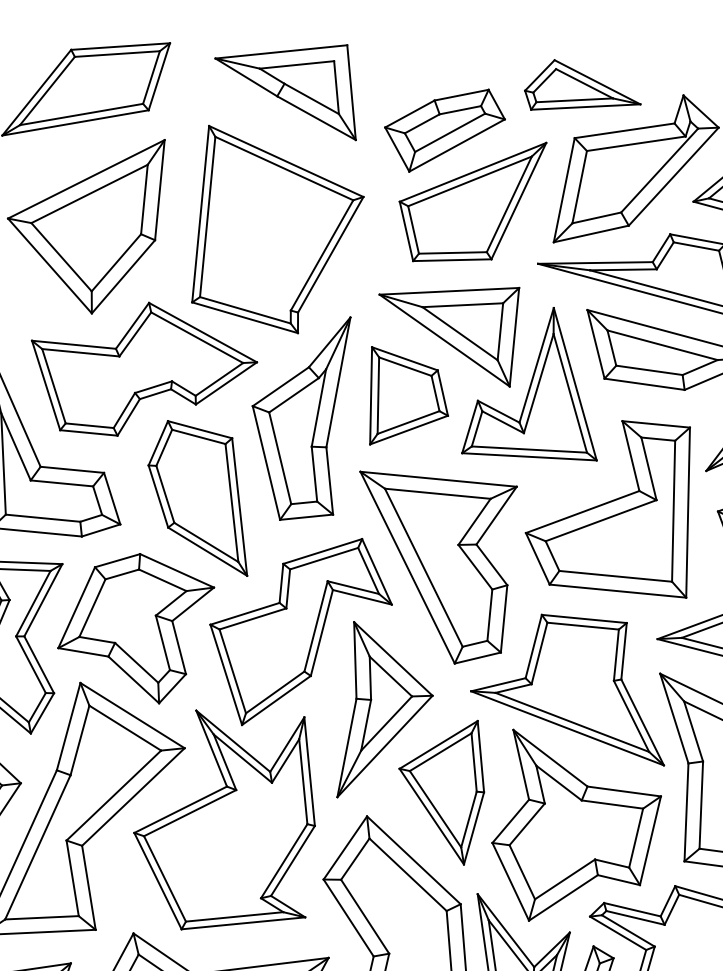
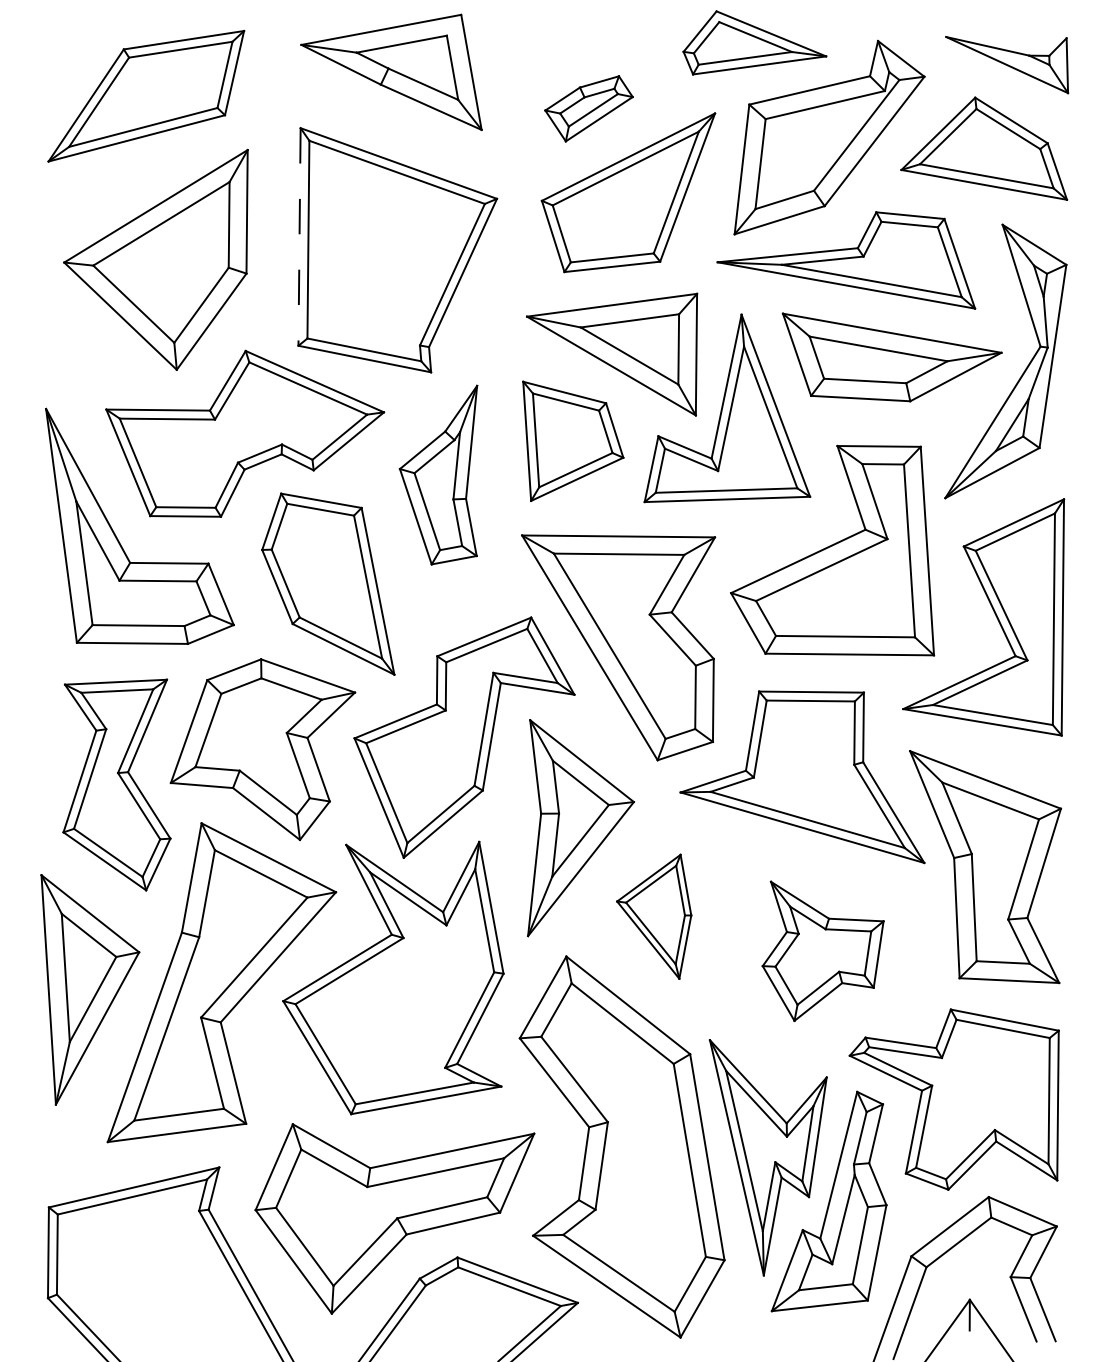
part: (443, 130) -> (588, 108), size x0.6
line: (200, 213) -> (299, 236), solid -> dashed
part: (296, 416) -> (438, 474), size x0.7
part: (441, 790) -> (654, 916), size x0.7
part: (575, 830) -> (822, 951), size x0.6

